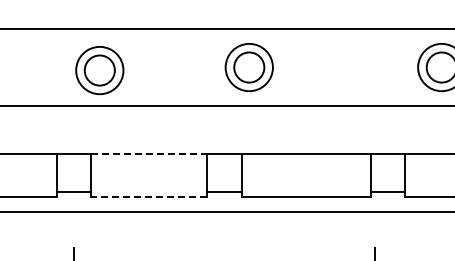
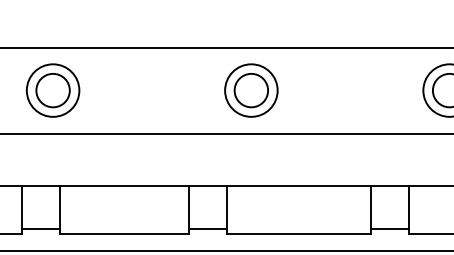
part: (248, 67) -> (250, 90), moved
part: (99, 70) -> (52, 90), moved
line: (149, 153) -> (124, 186), dashed -> solid
line: (148, 196) -> (123, 233), dashed -> solid

